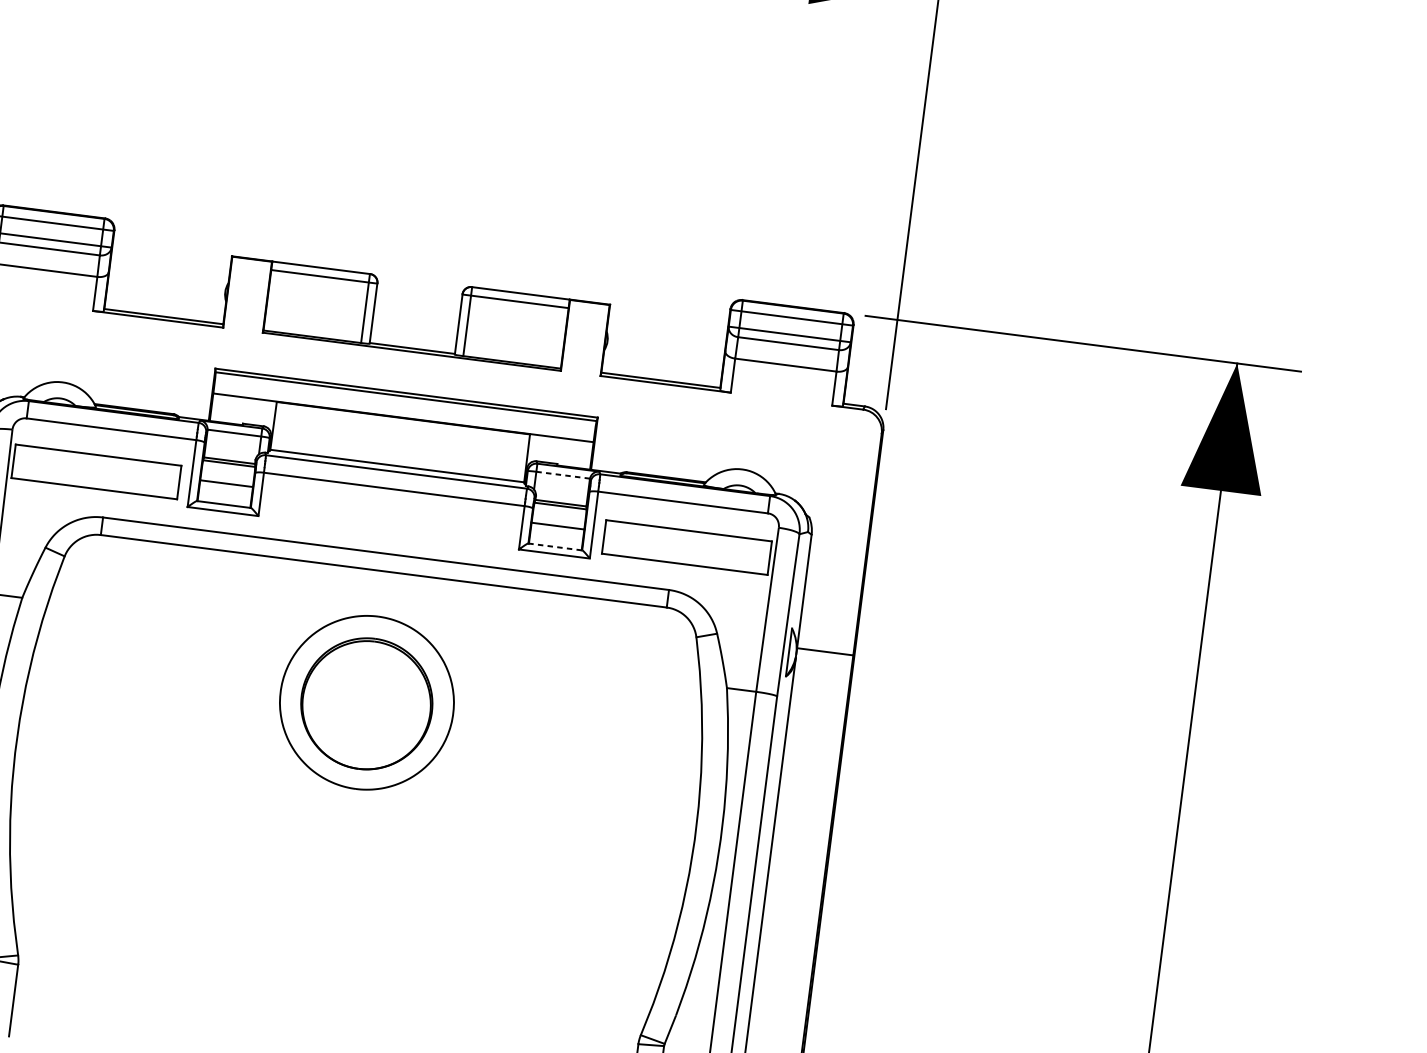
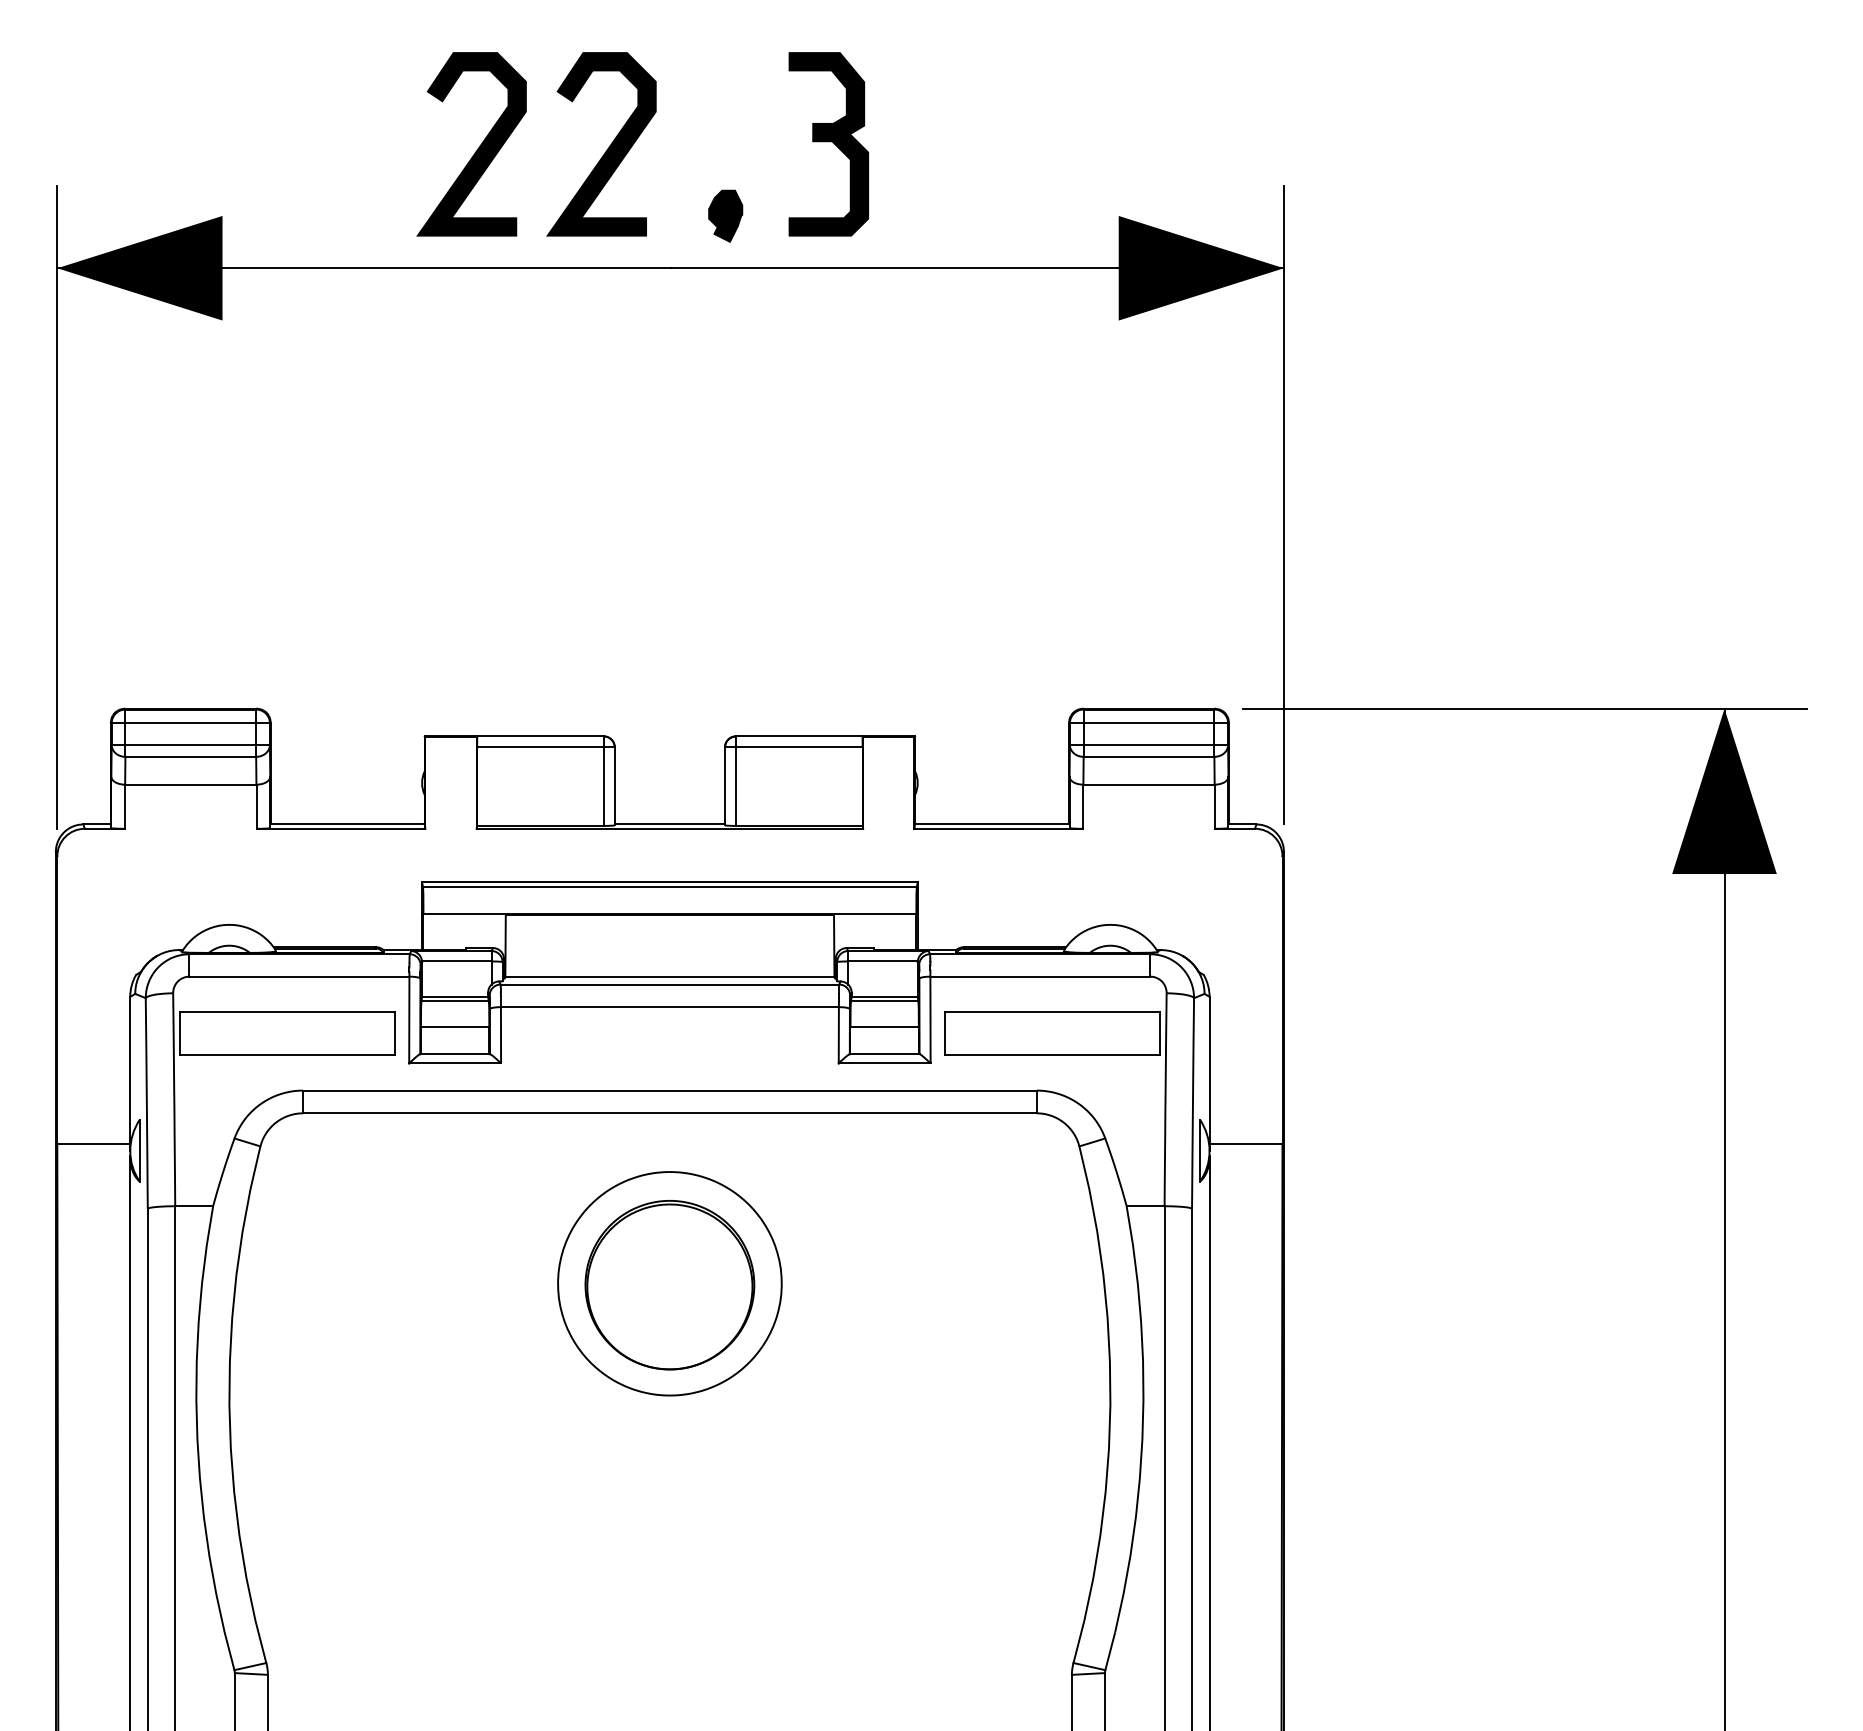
line: (563, 475) -> (883, 961), dashed -> solid
line: (555, 547) -> (885, 1054), dashed -> solid

